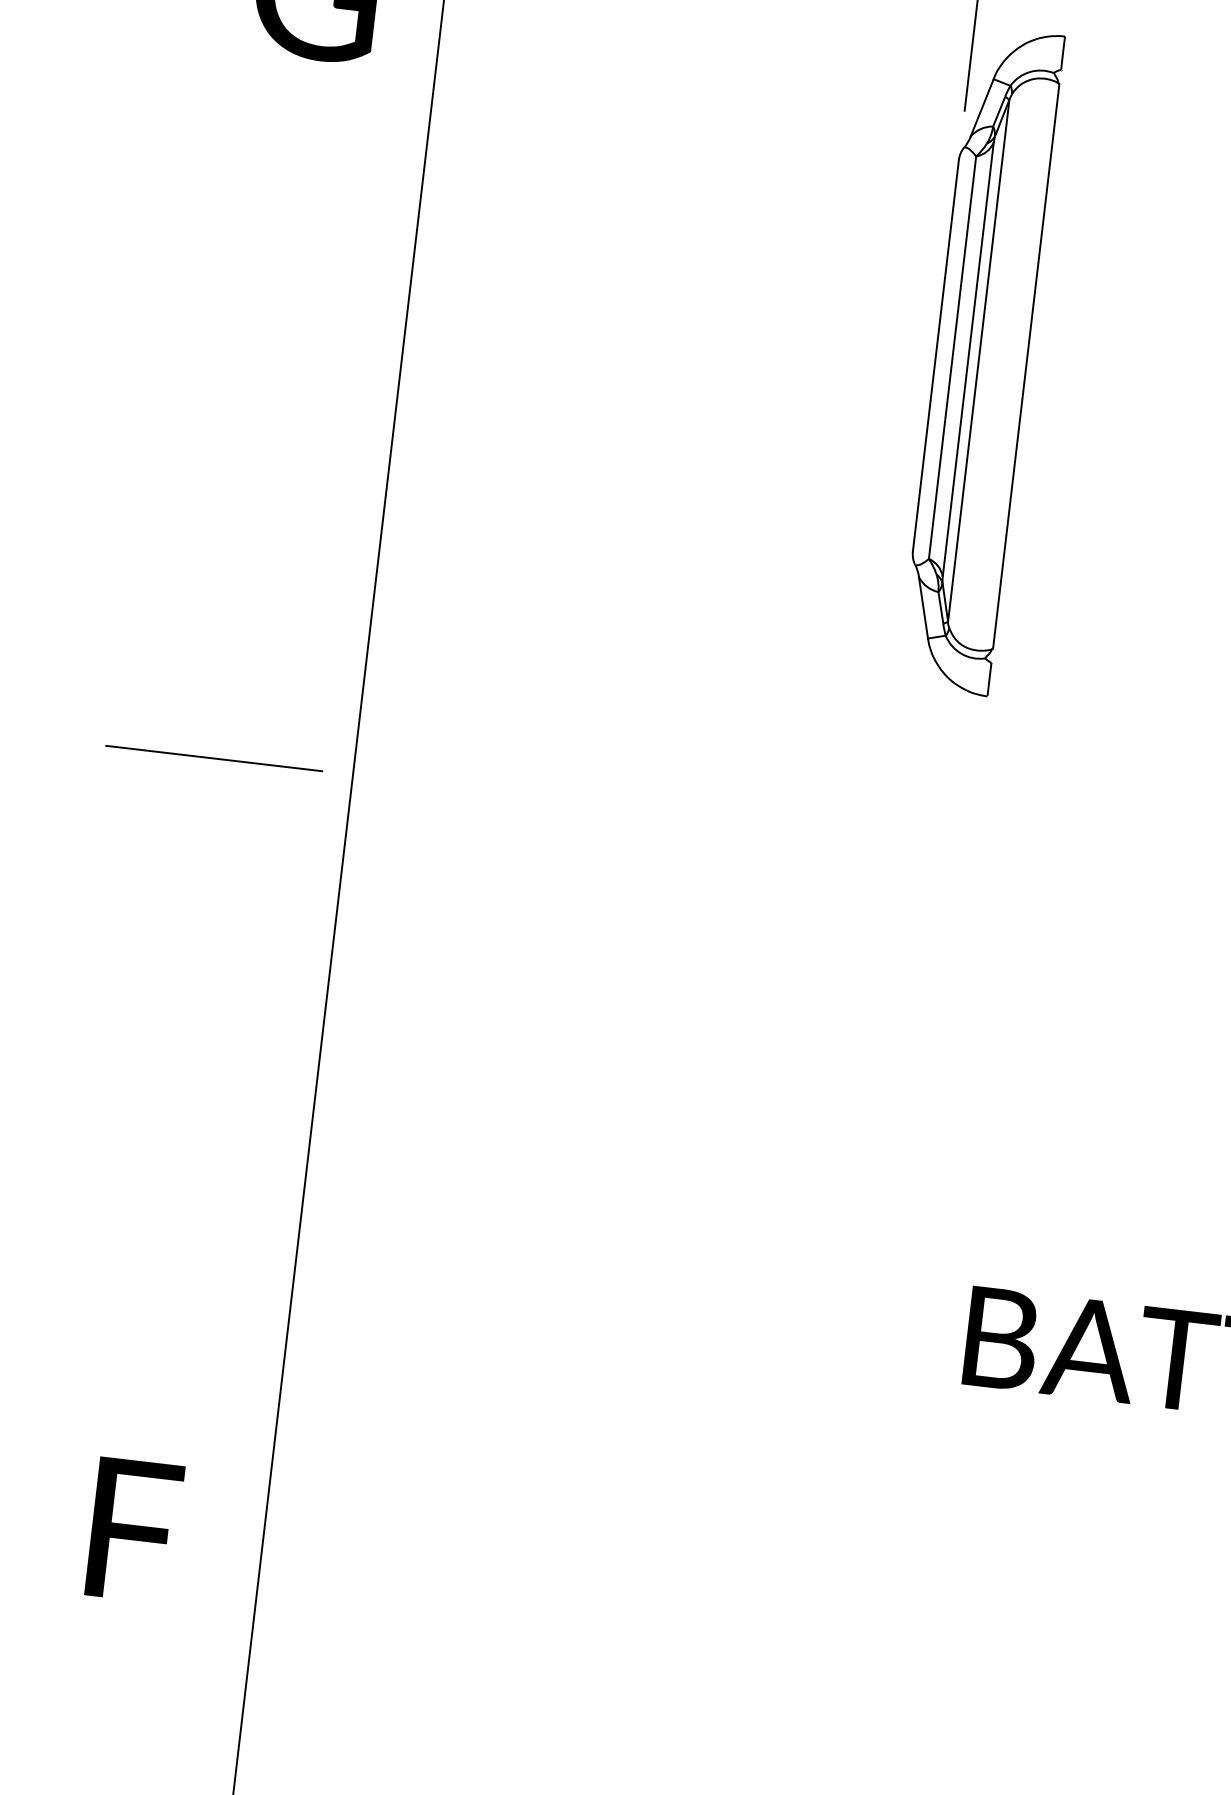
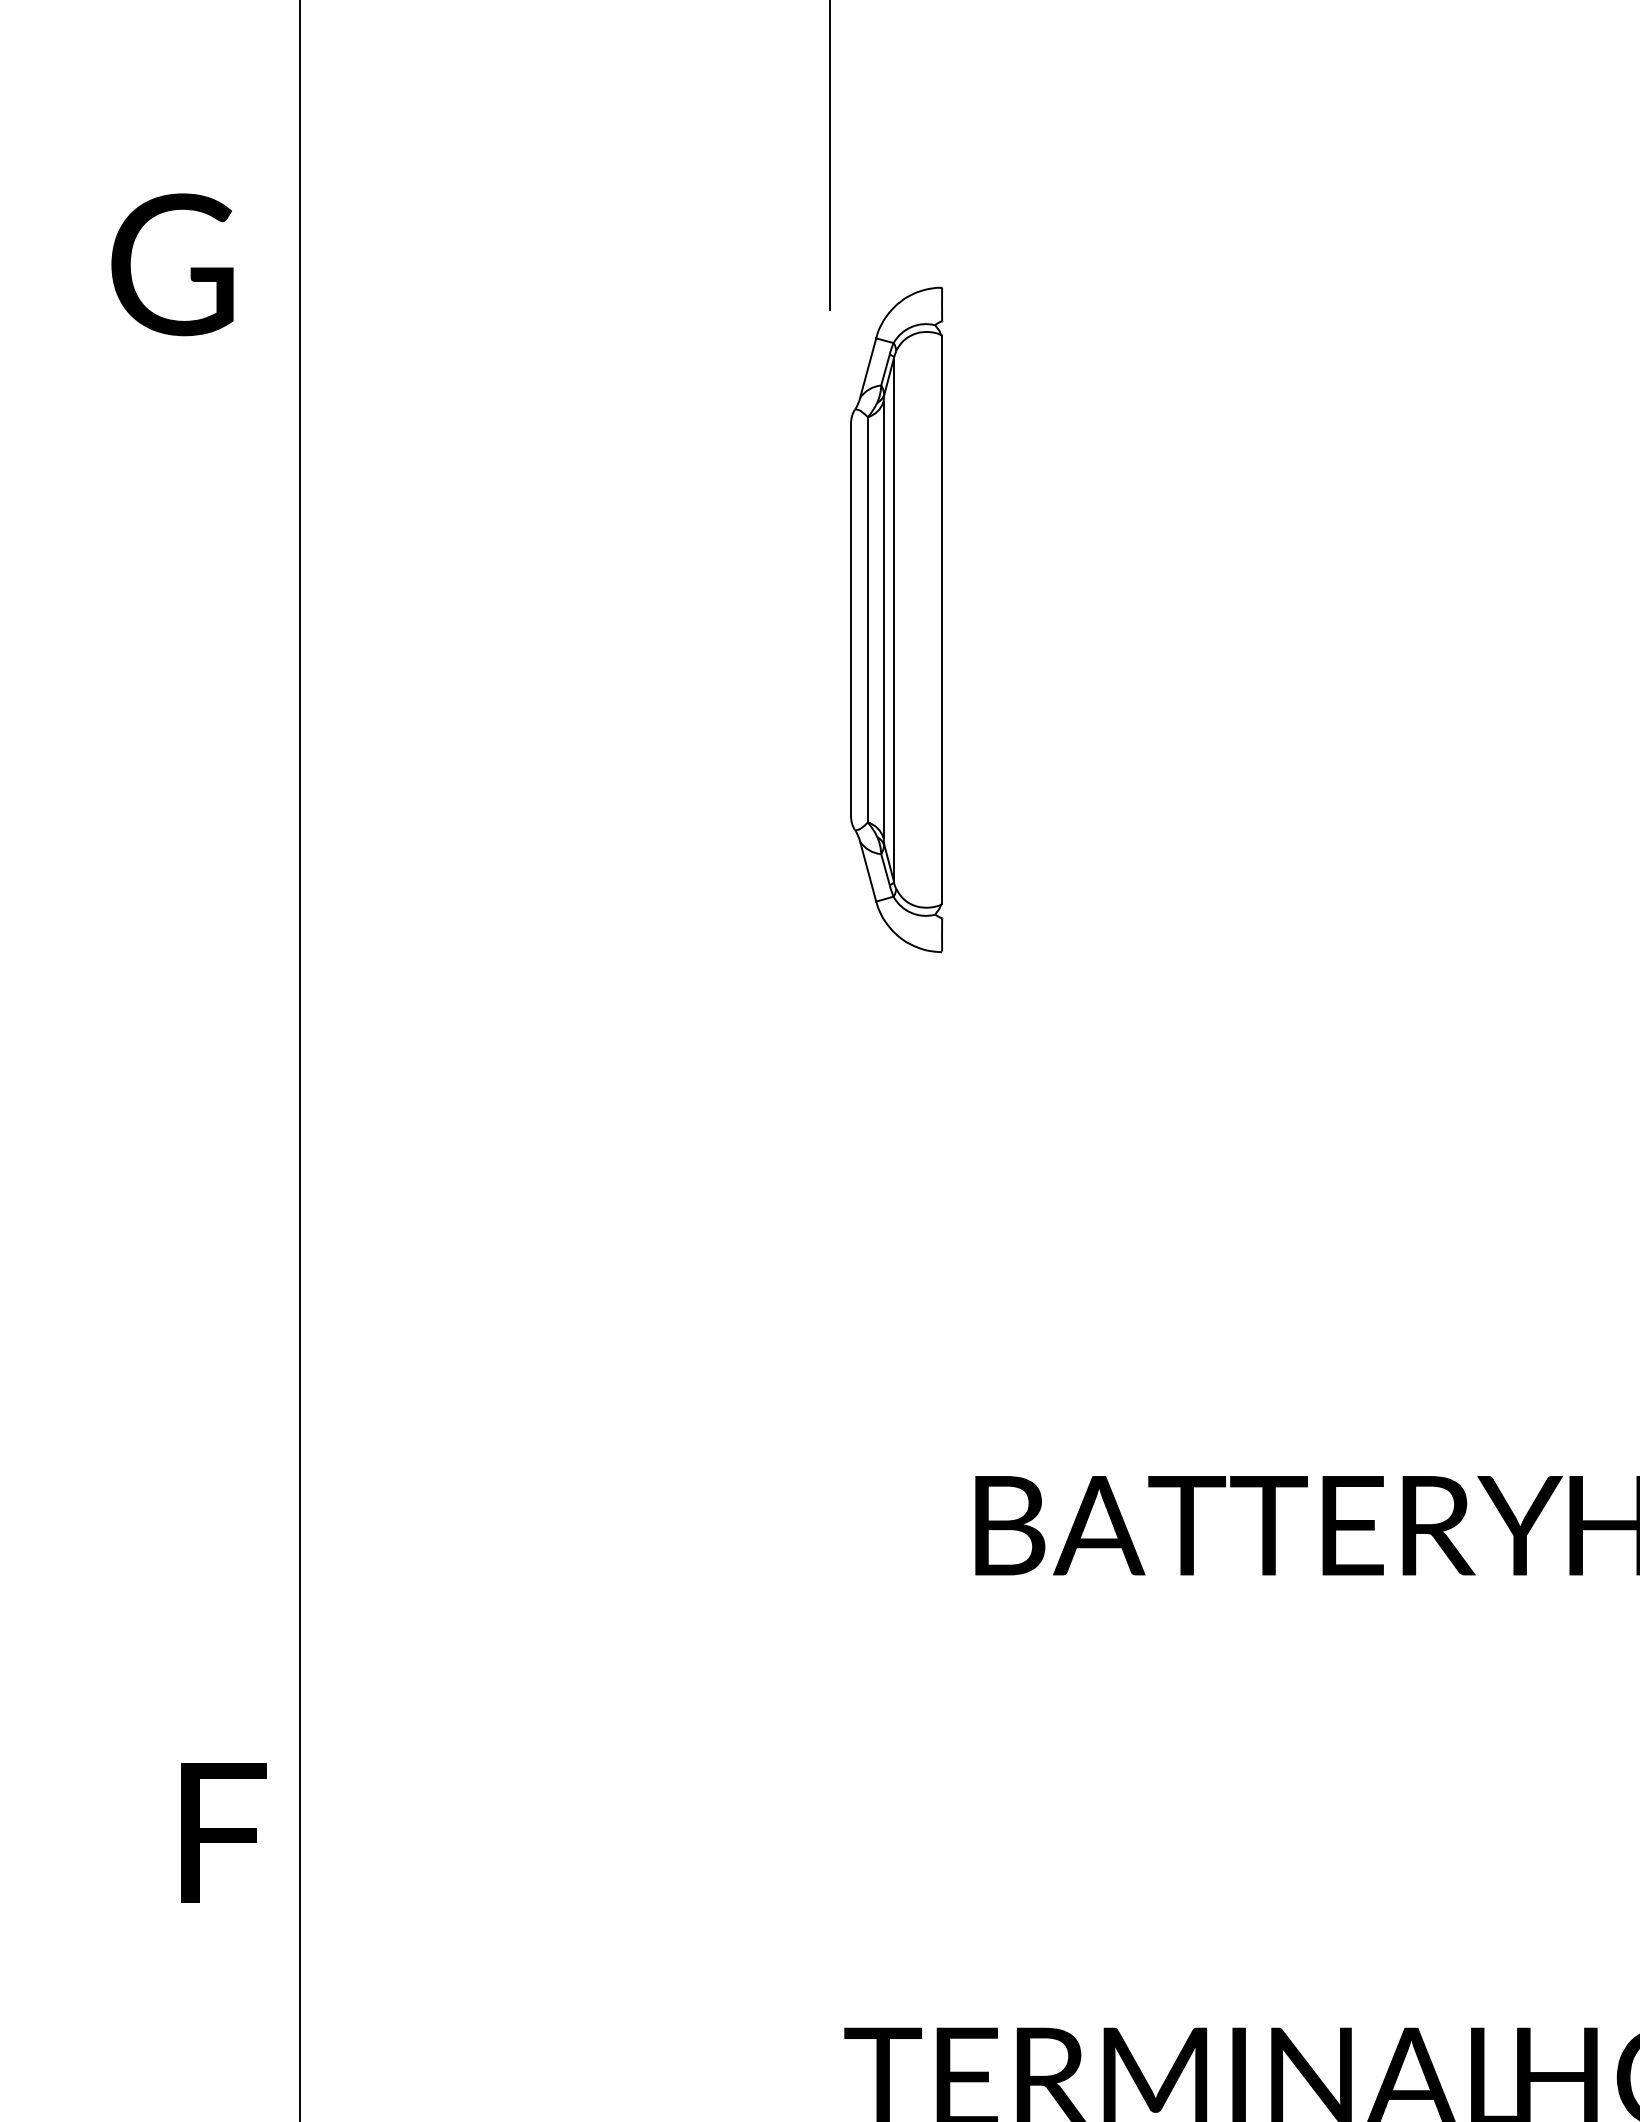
part: (981, 360) -> (896, 619), moved
line: (214, 758) -> (160, 1041), removed
text: (134, 1529) -> (223, 1832), moved

